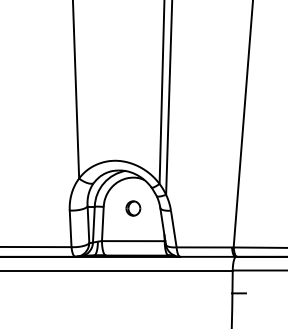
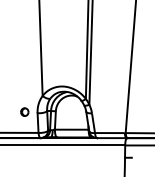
part: (132, 207) -> (24, 111), moved

